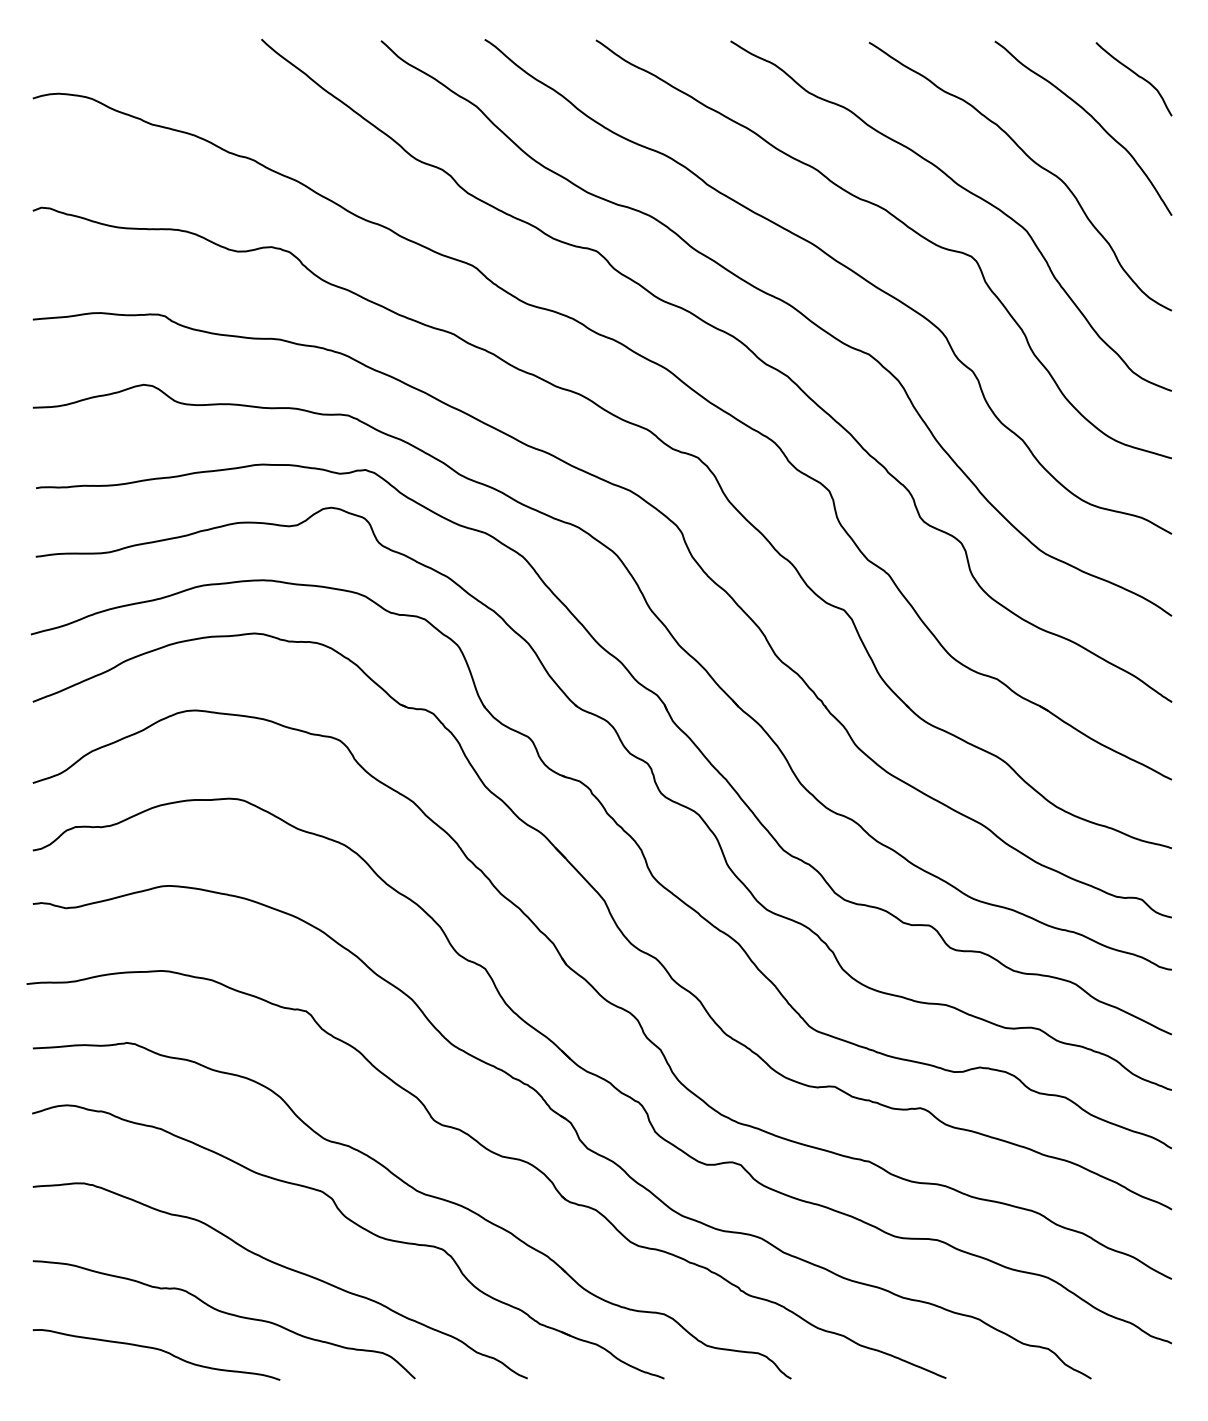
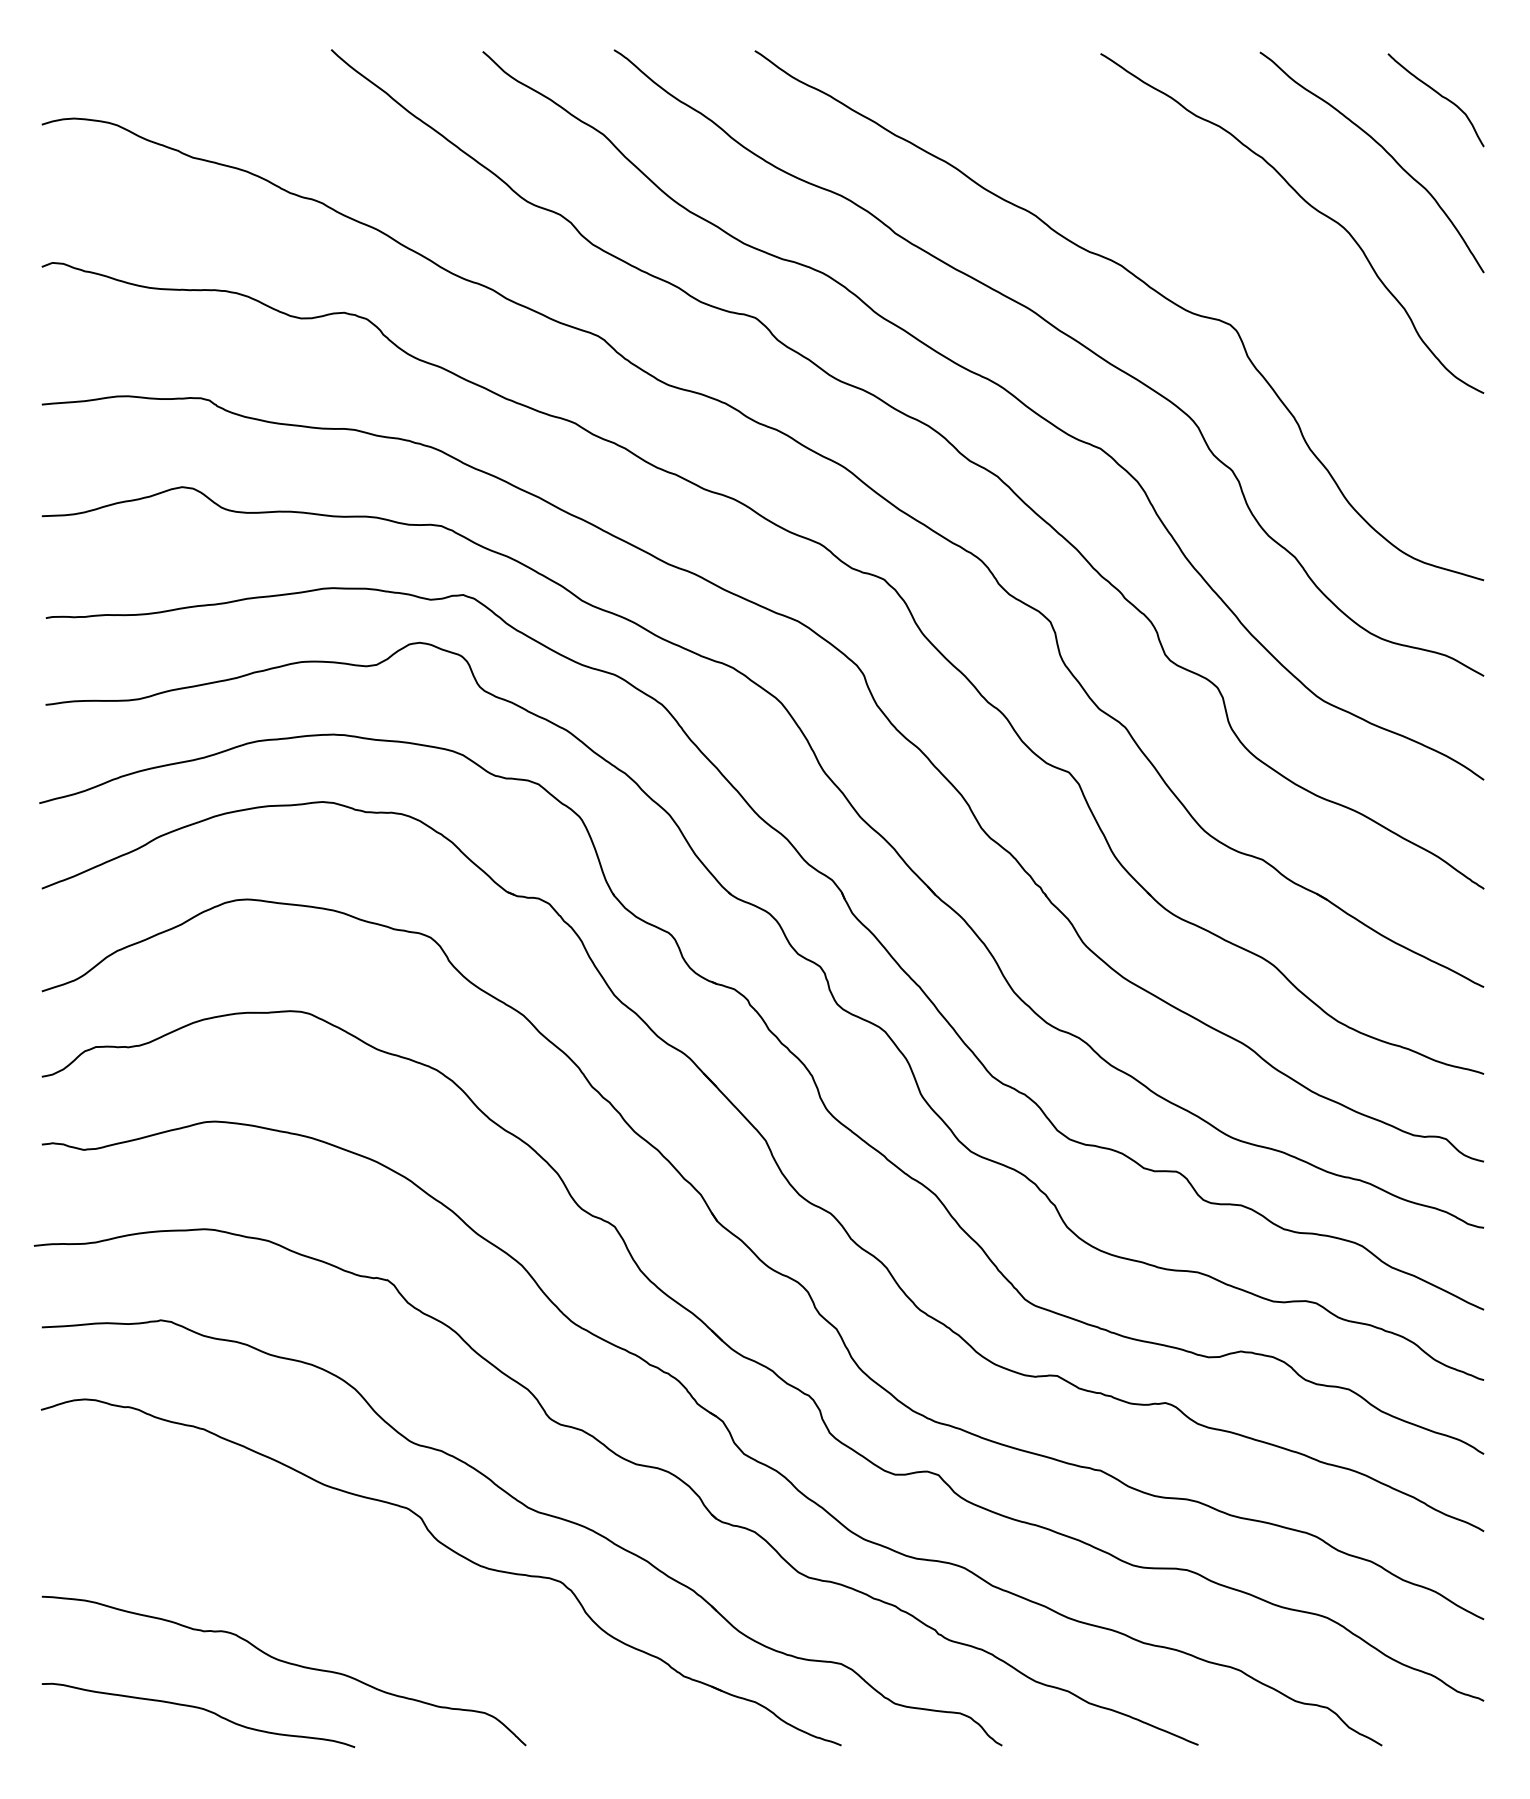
curve: (964, 190) -> (1221, 240), removed
curve: (282, 1267) -> (358, 1604), removed

